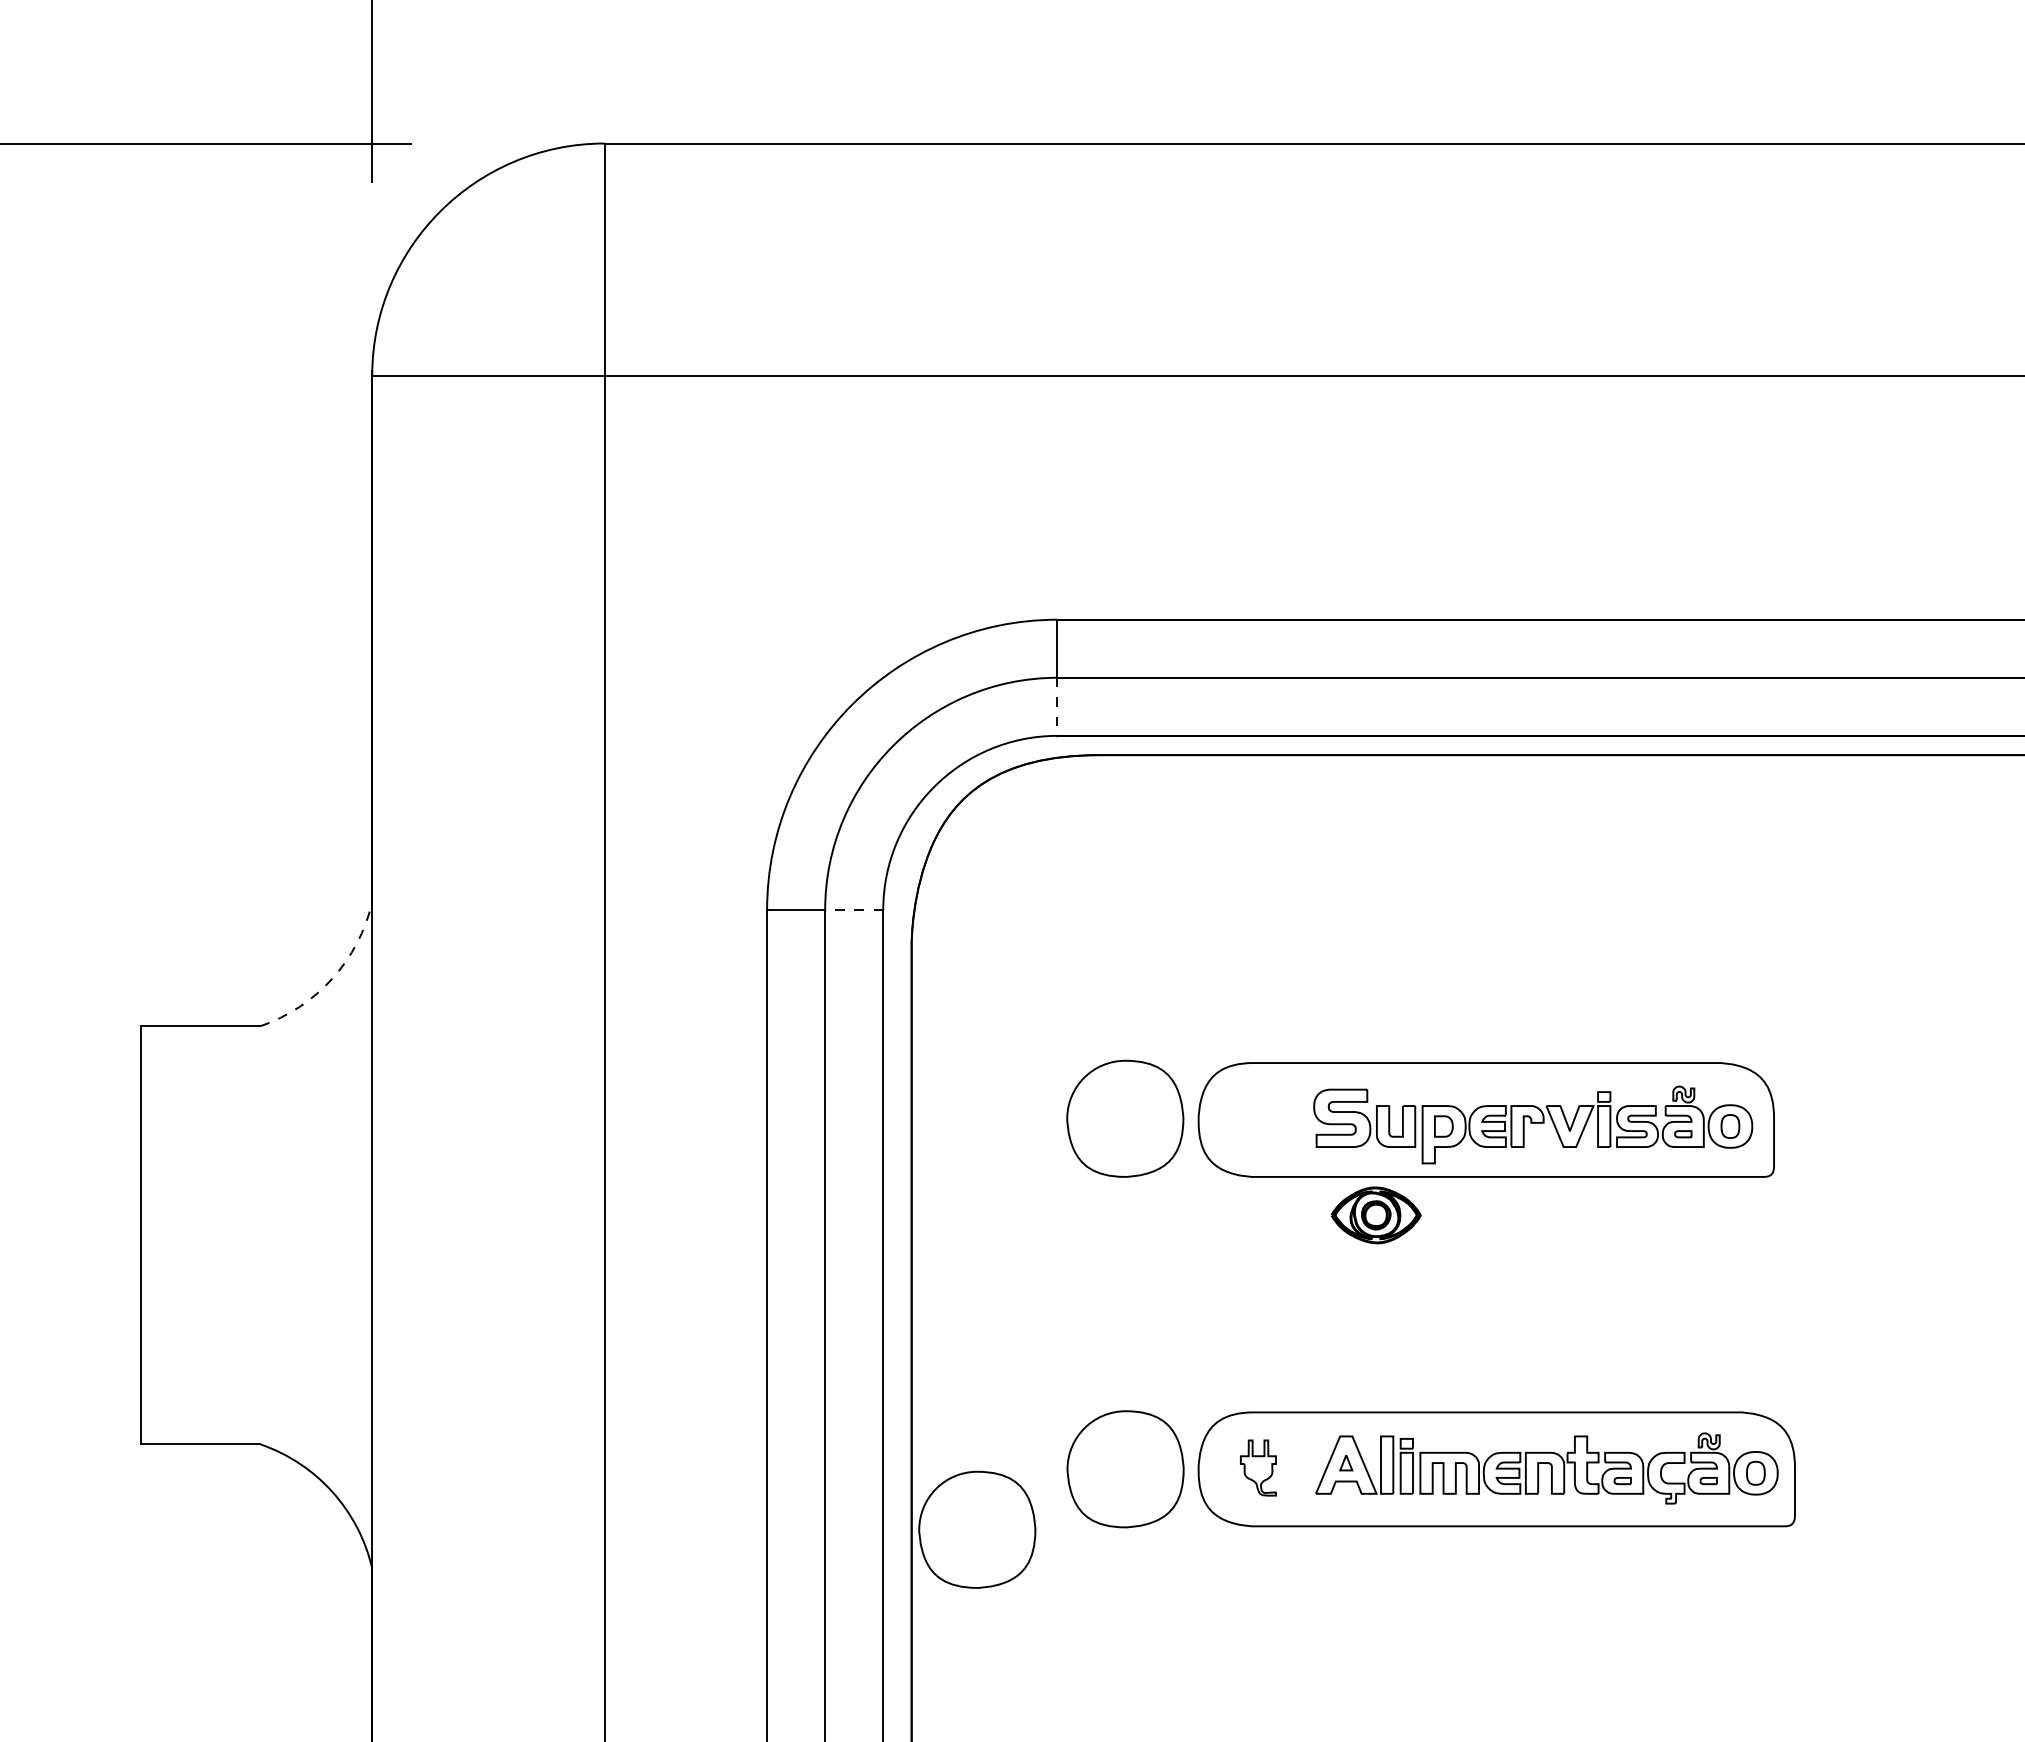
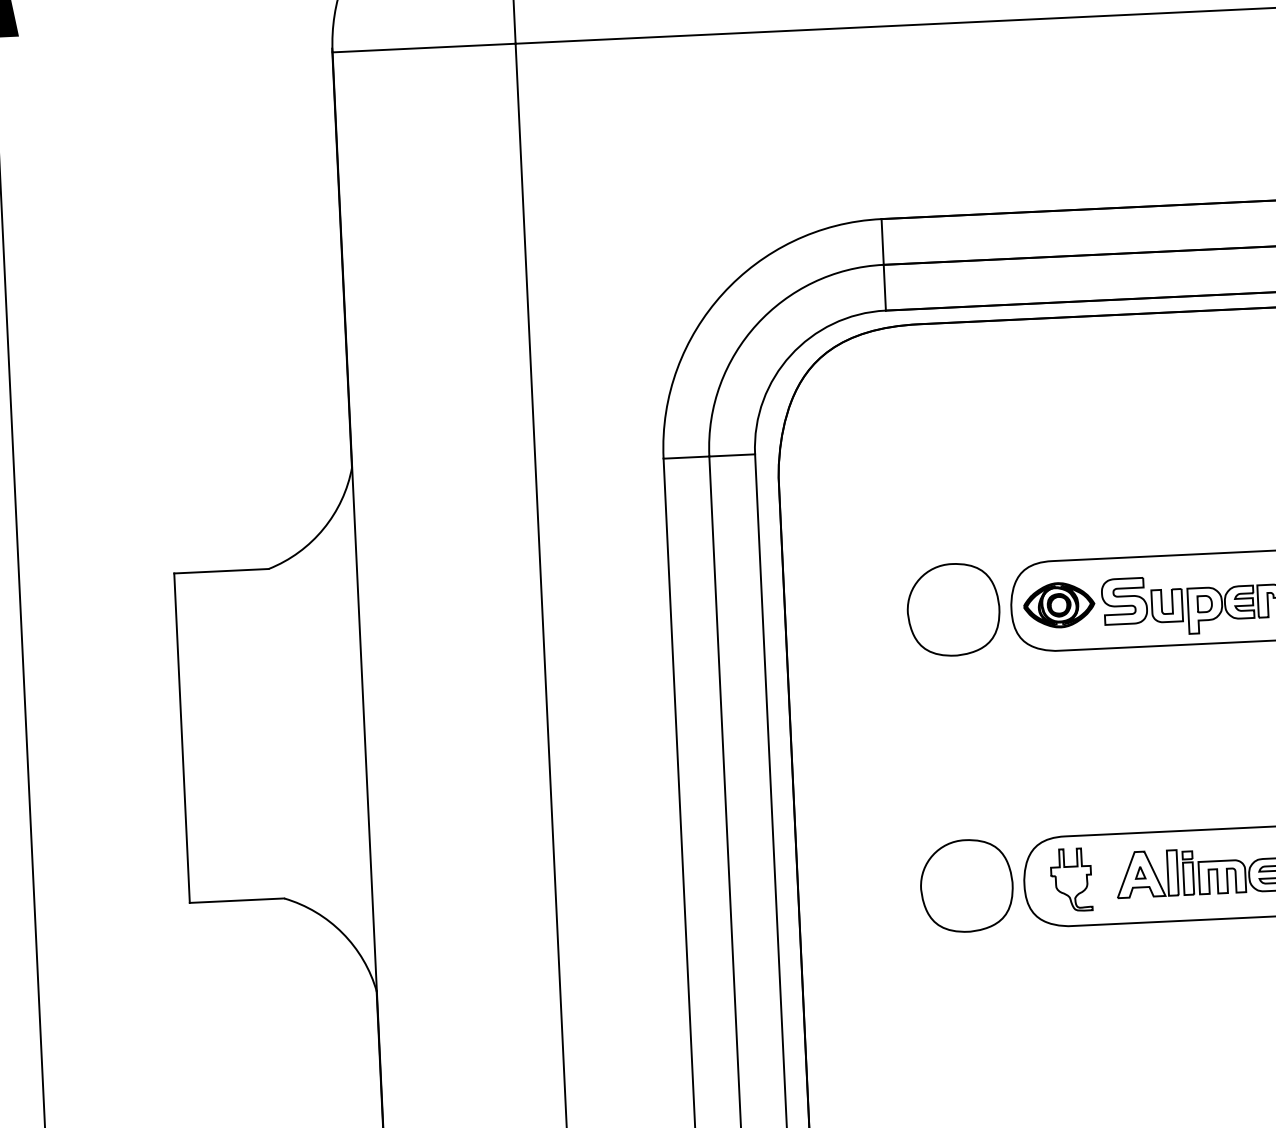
line: (1057, 707) -> (884, 288), dashed -> solid
line: (853, 910) -> (731, 455), dashed -> solid
arc: (332, 978) -> (323, 528), dashed -> solid
part: (1375, 1215) -> (1058, 605), moved
part: (1258, 1467) -> (1071, 879), size x1.43
part: (977, 1529) -> (852, 938), removed

